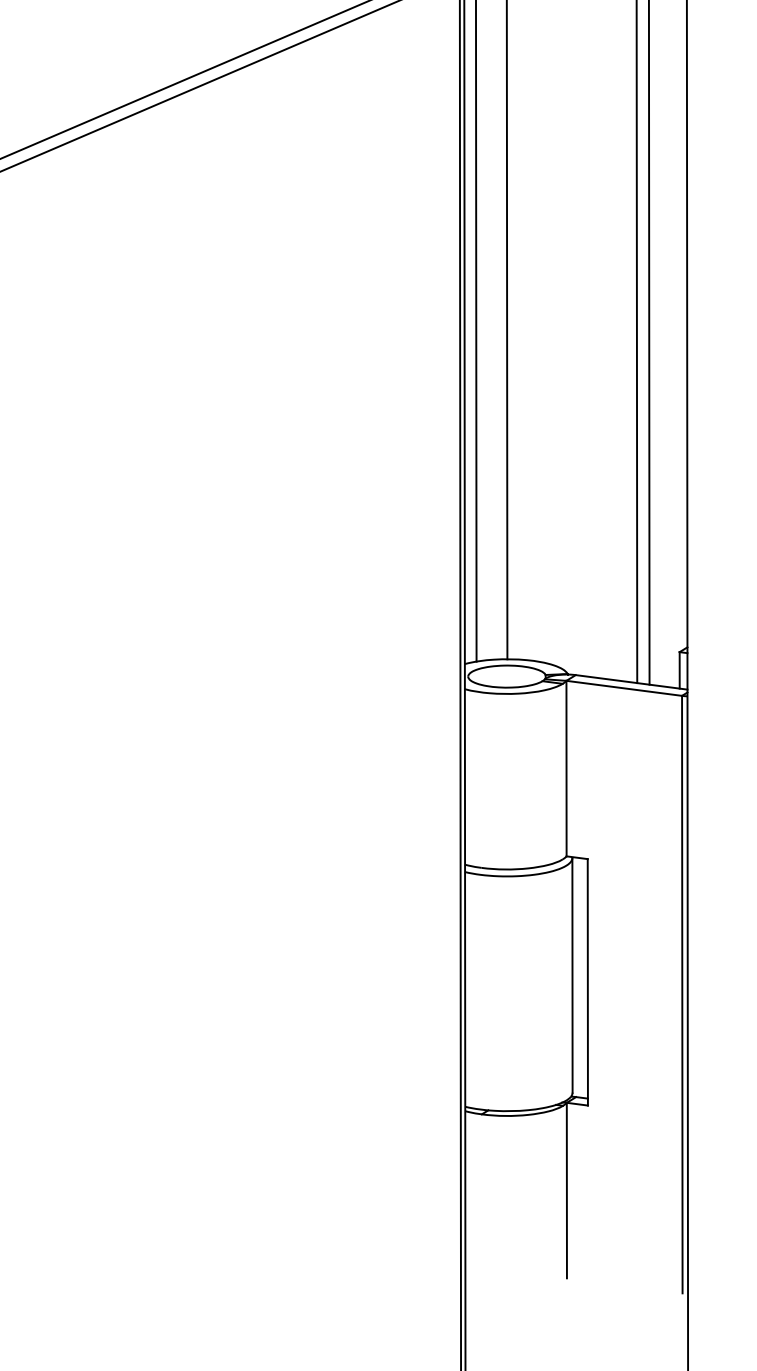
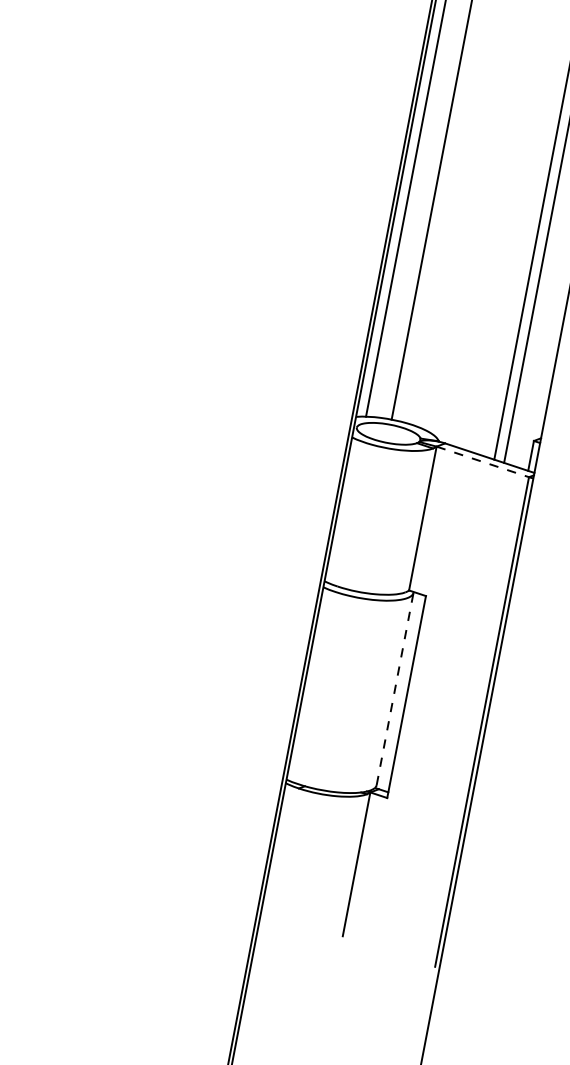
line: (624, 688) -> (483, 462), solid -> dashed
line: (572, 974) -> (395, 688), solid -> dashed

